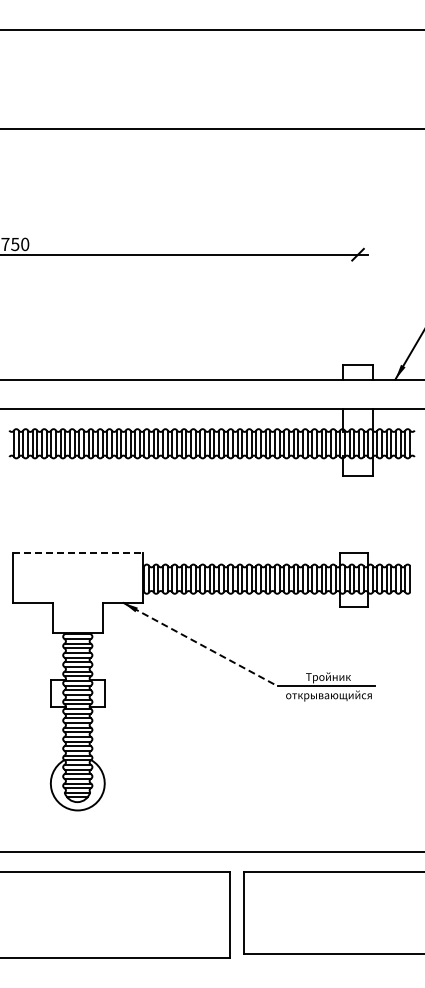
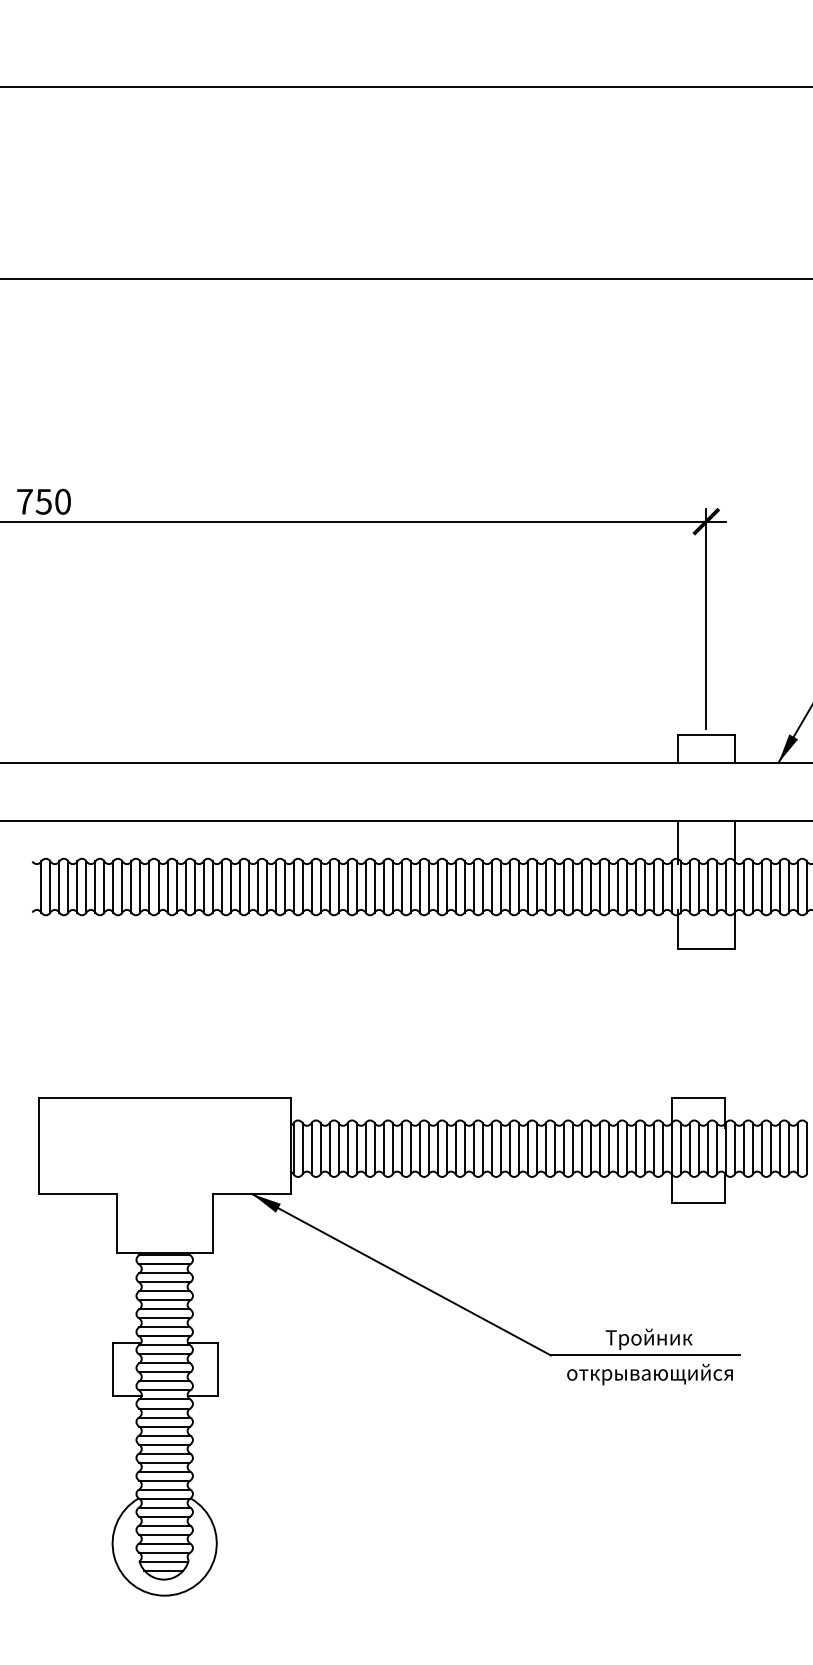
line: (358, 305) -> (707, 619), added
line: (78, 552) -> (166, 1097), dashed -> solid
line: (200, 644) -> (401, 1274), dashed -> solid

